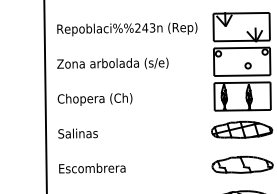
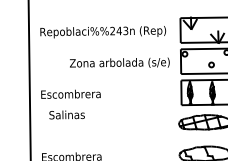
text: (112, 63) -> (119, 62), moved
text: (94, 99) -> (73, 95), Chopera (Ch) -> Escombrera
text: (77, 133) -> (66, 114), moved

